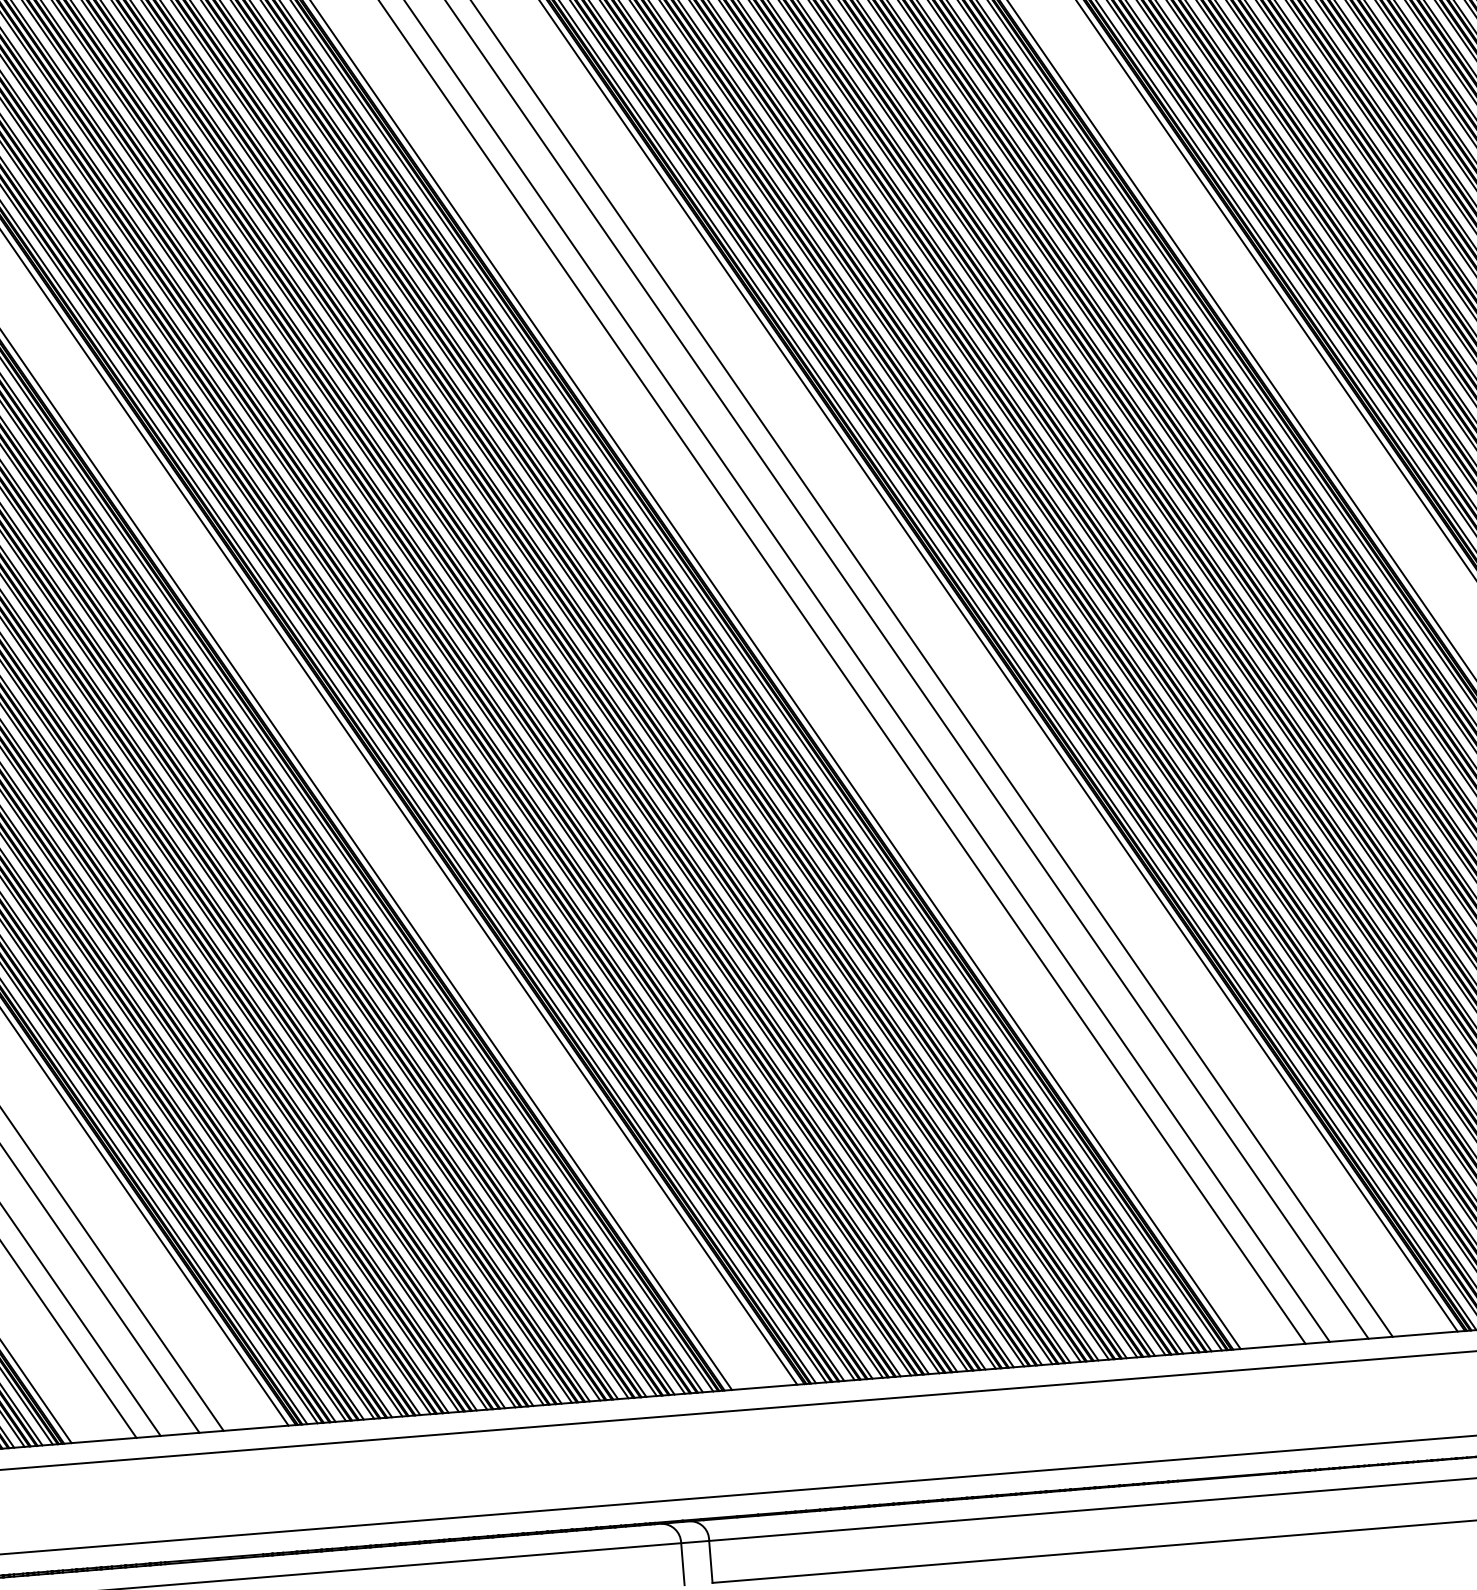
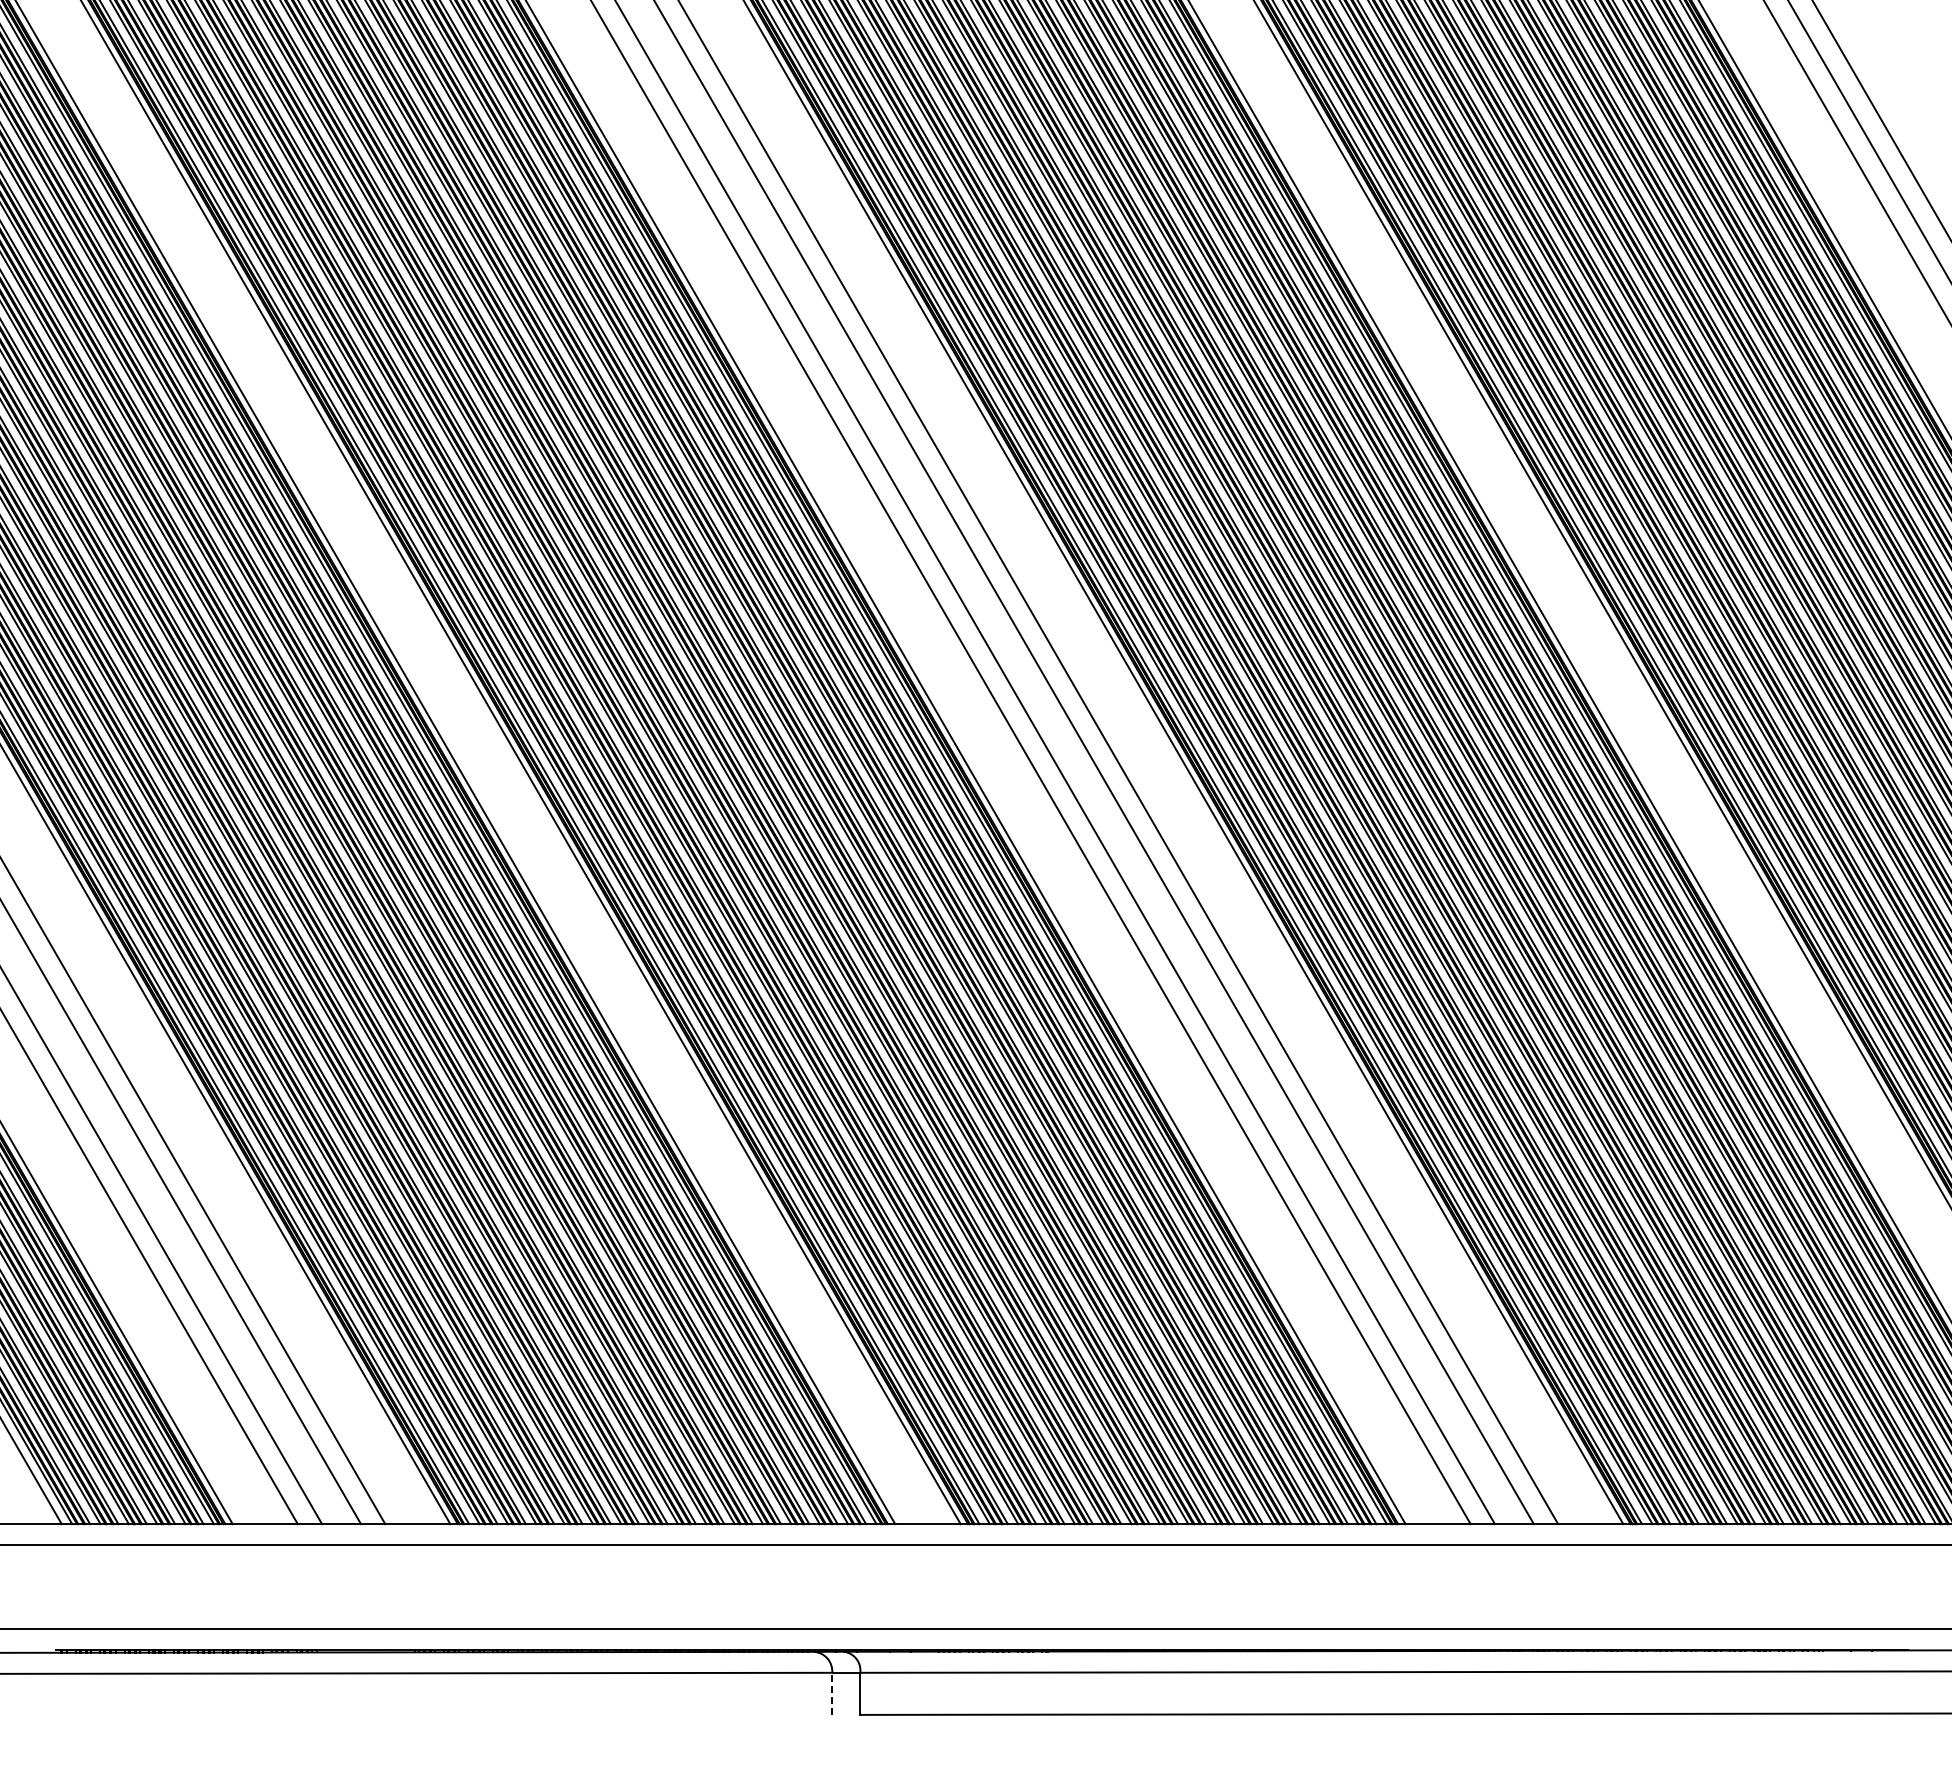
line: (683, 1563) -> (832, 1693), solid -> dashed

